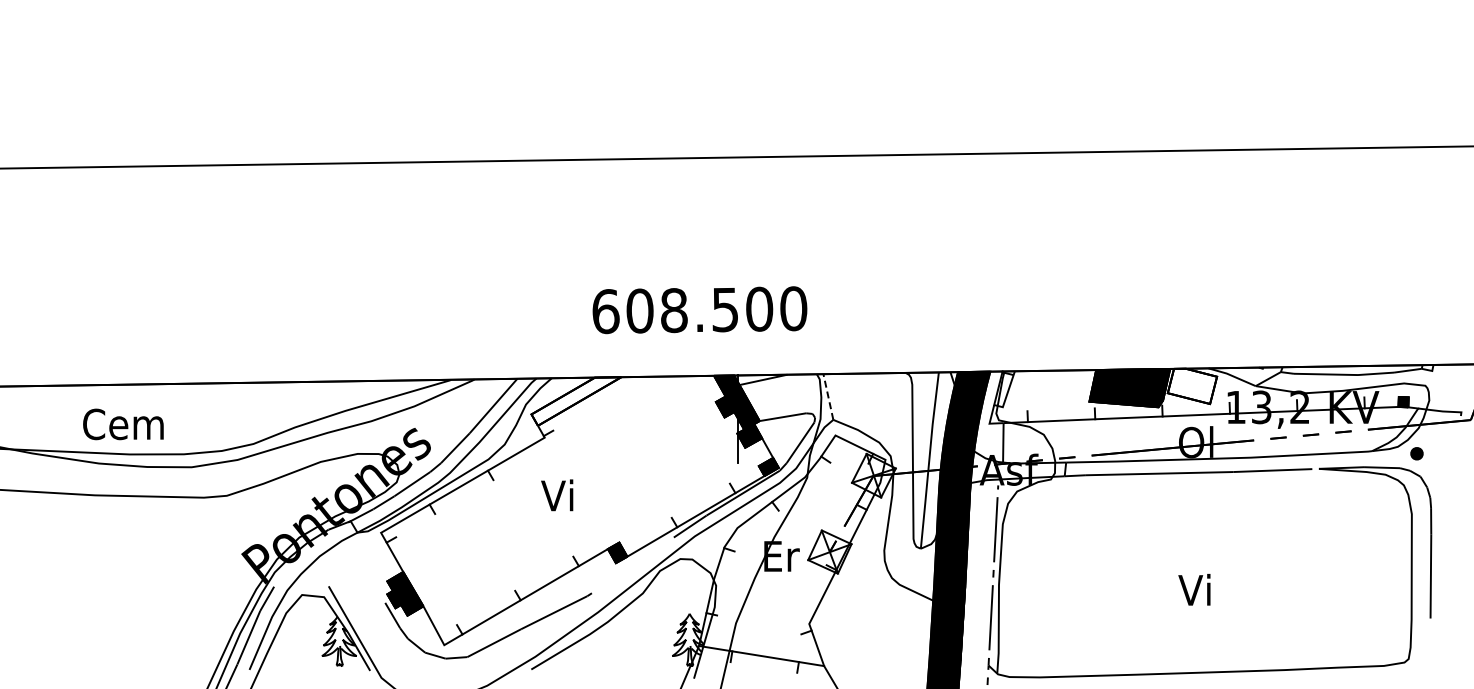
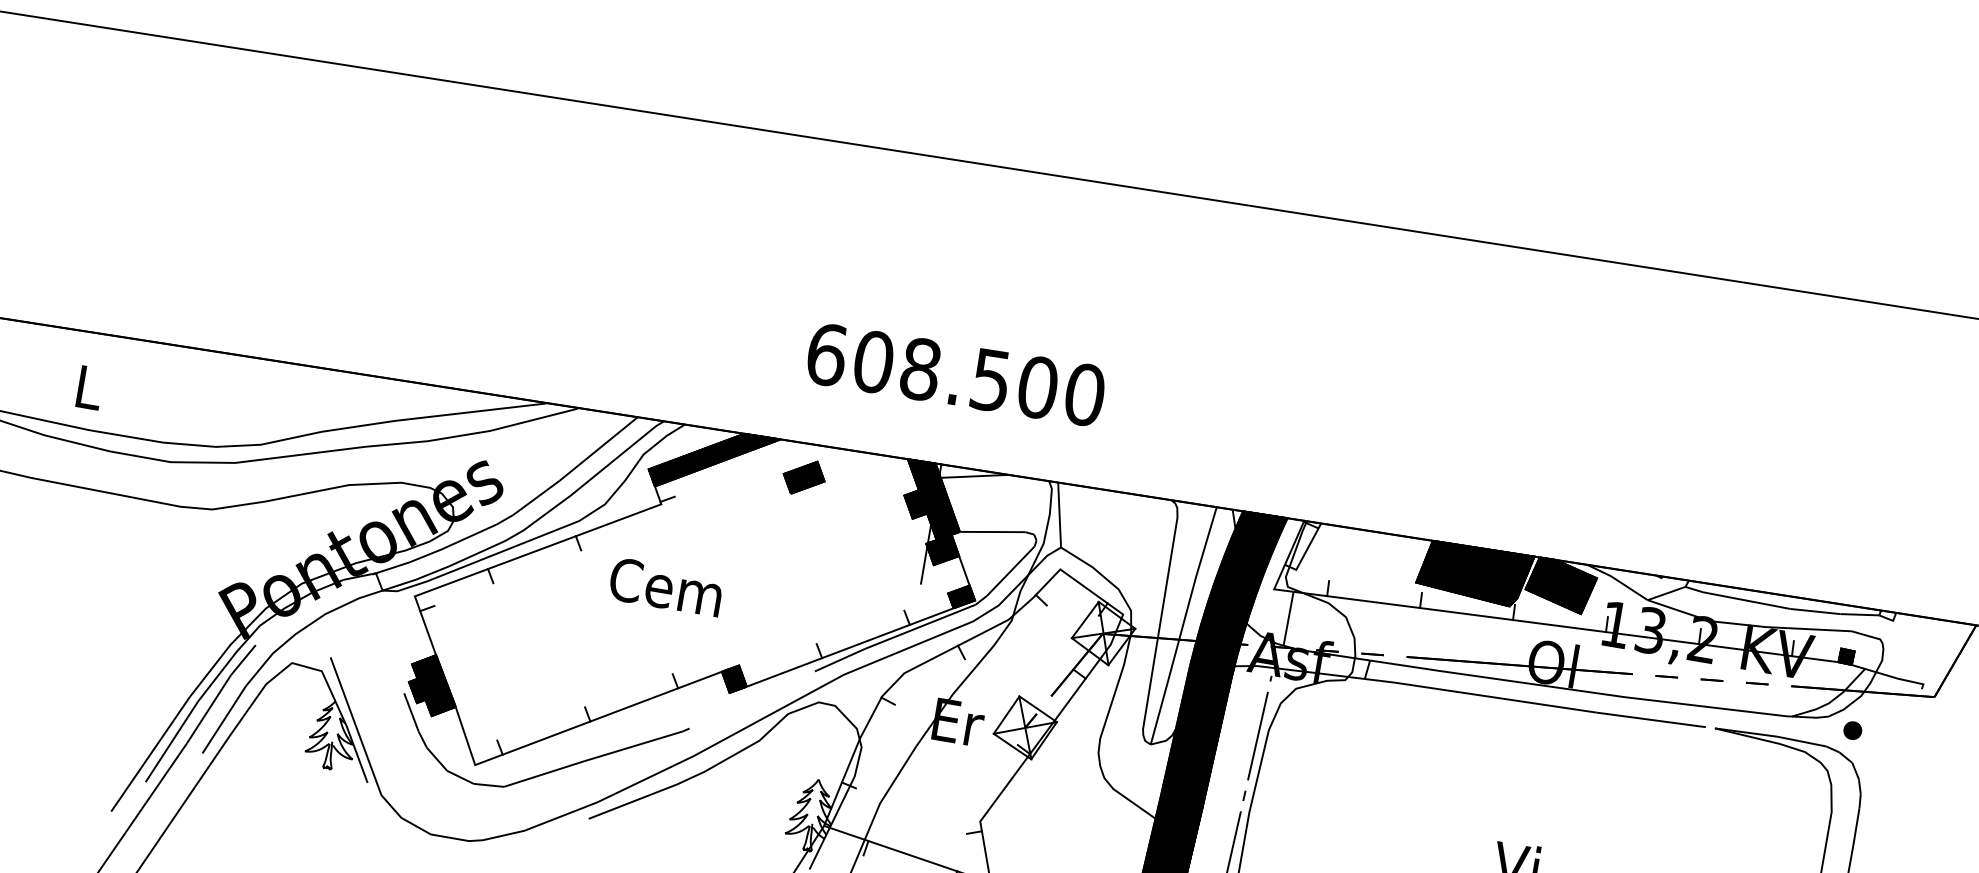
text: (699, 310) -> (955, 375), moved
fill: (1192, 386) -> (1560, 585), added
line: (828, 396) -> (1059, 514), dashed -> solid
fill: (576, 401) -> (713, 462), added
part: (642, 401) -> (803, 477), added
text: (123, 424) -> (87, 387), Cem -> L
text: (557, 495) -> (665, 586), Vi -> Cem

